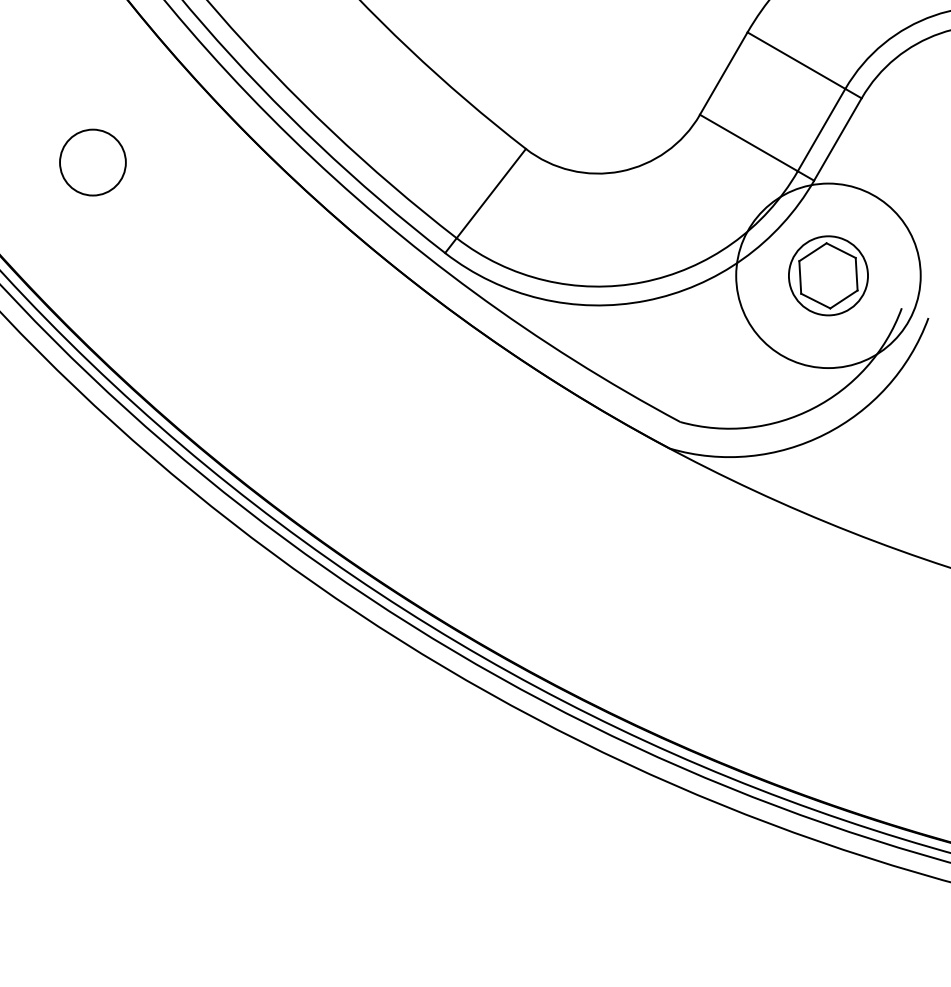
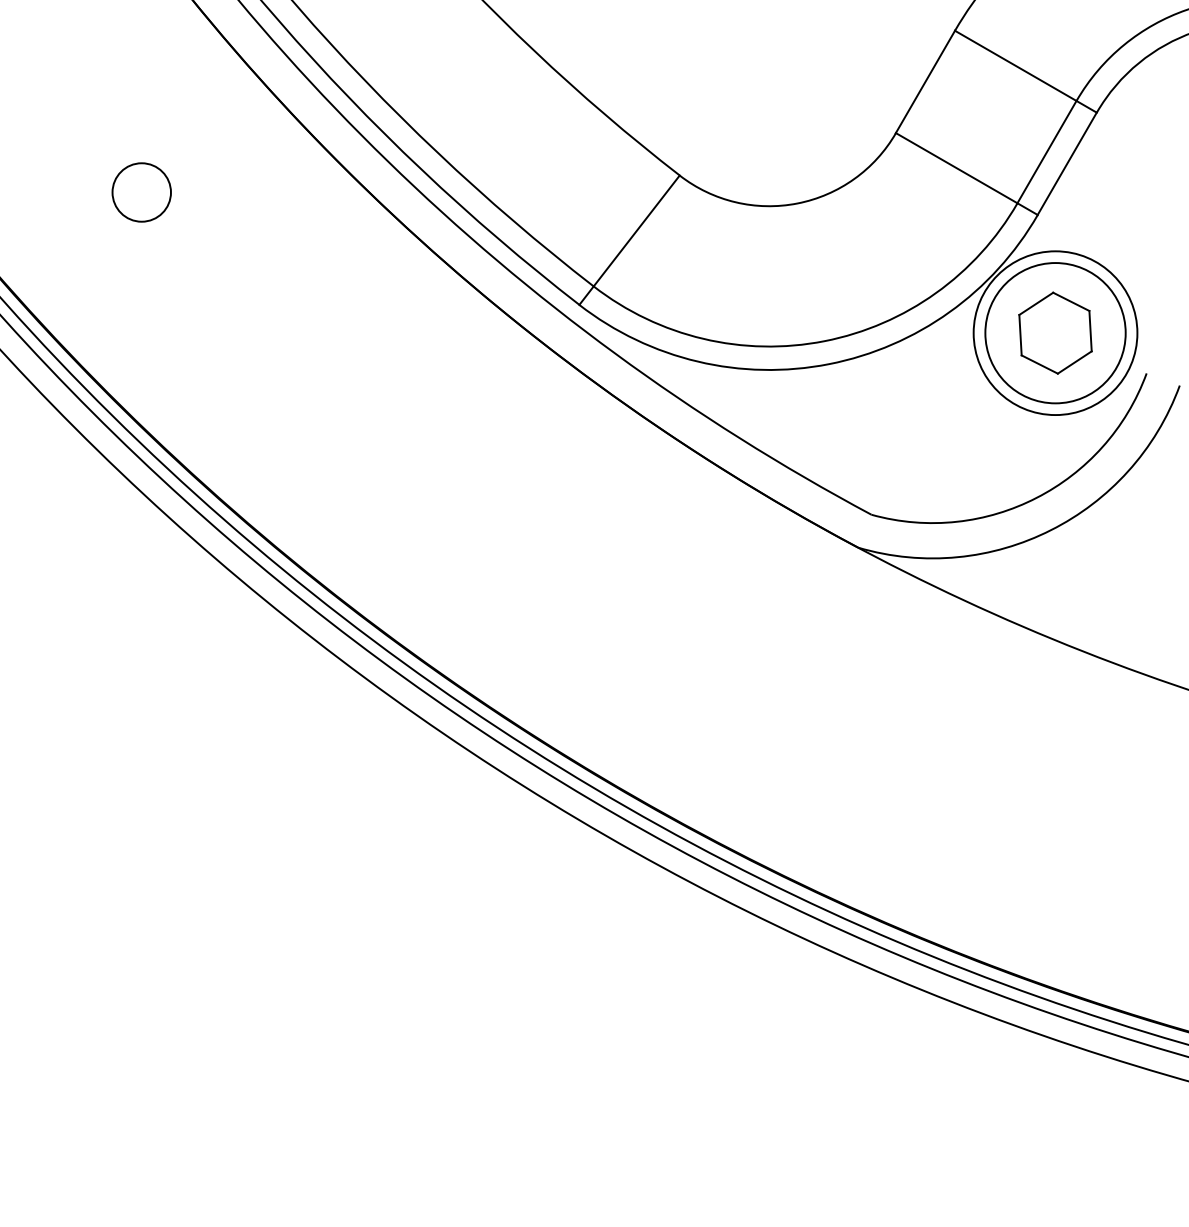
circle: (92, 162) -> (141, 192), size x0.71
circle: (828, 276) -> (1055, 333), size x0.71
circle: (828, 276) -> (1055, 333), size x1.43

